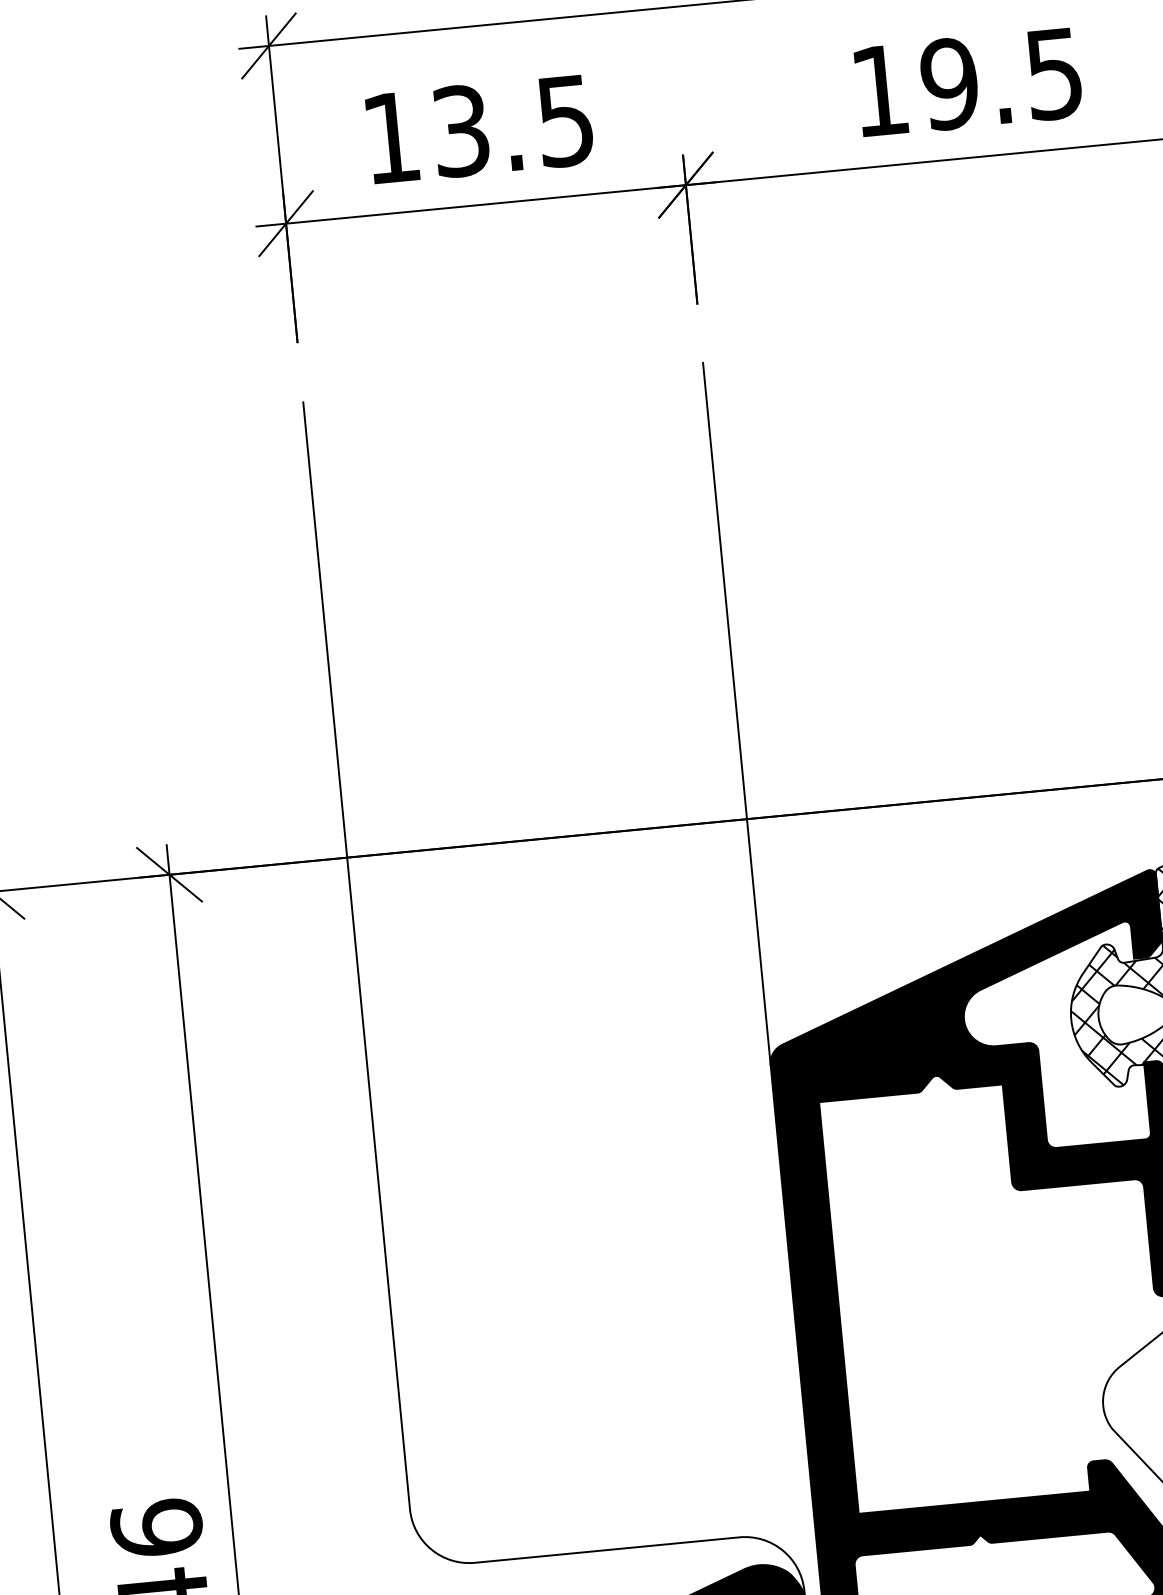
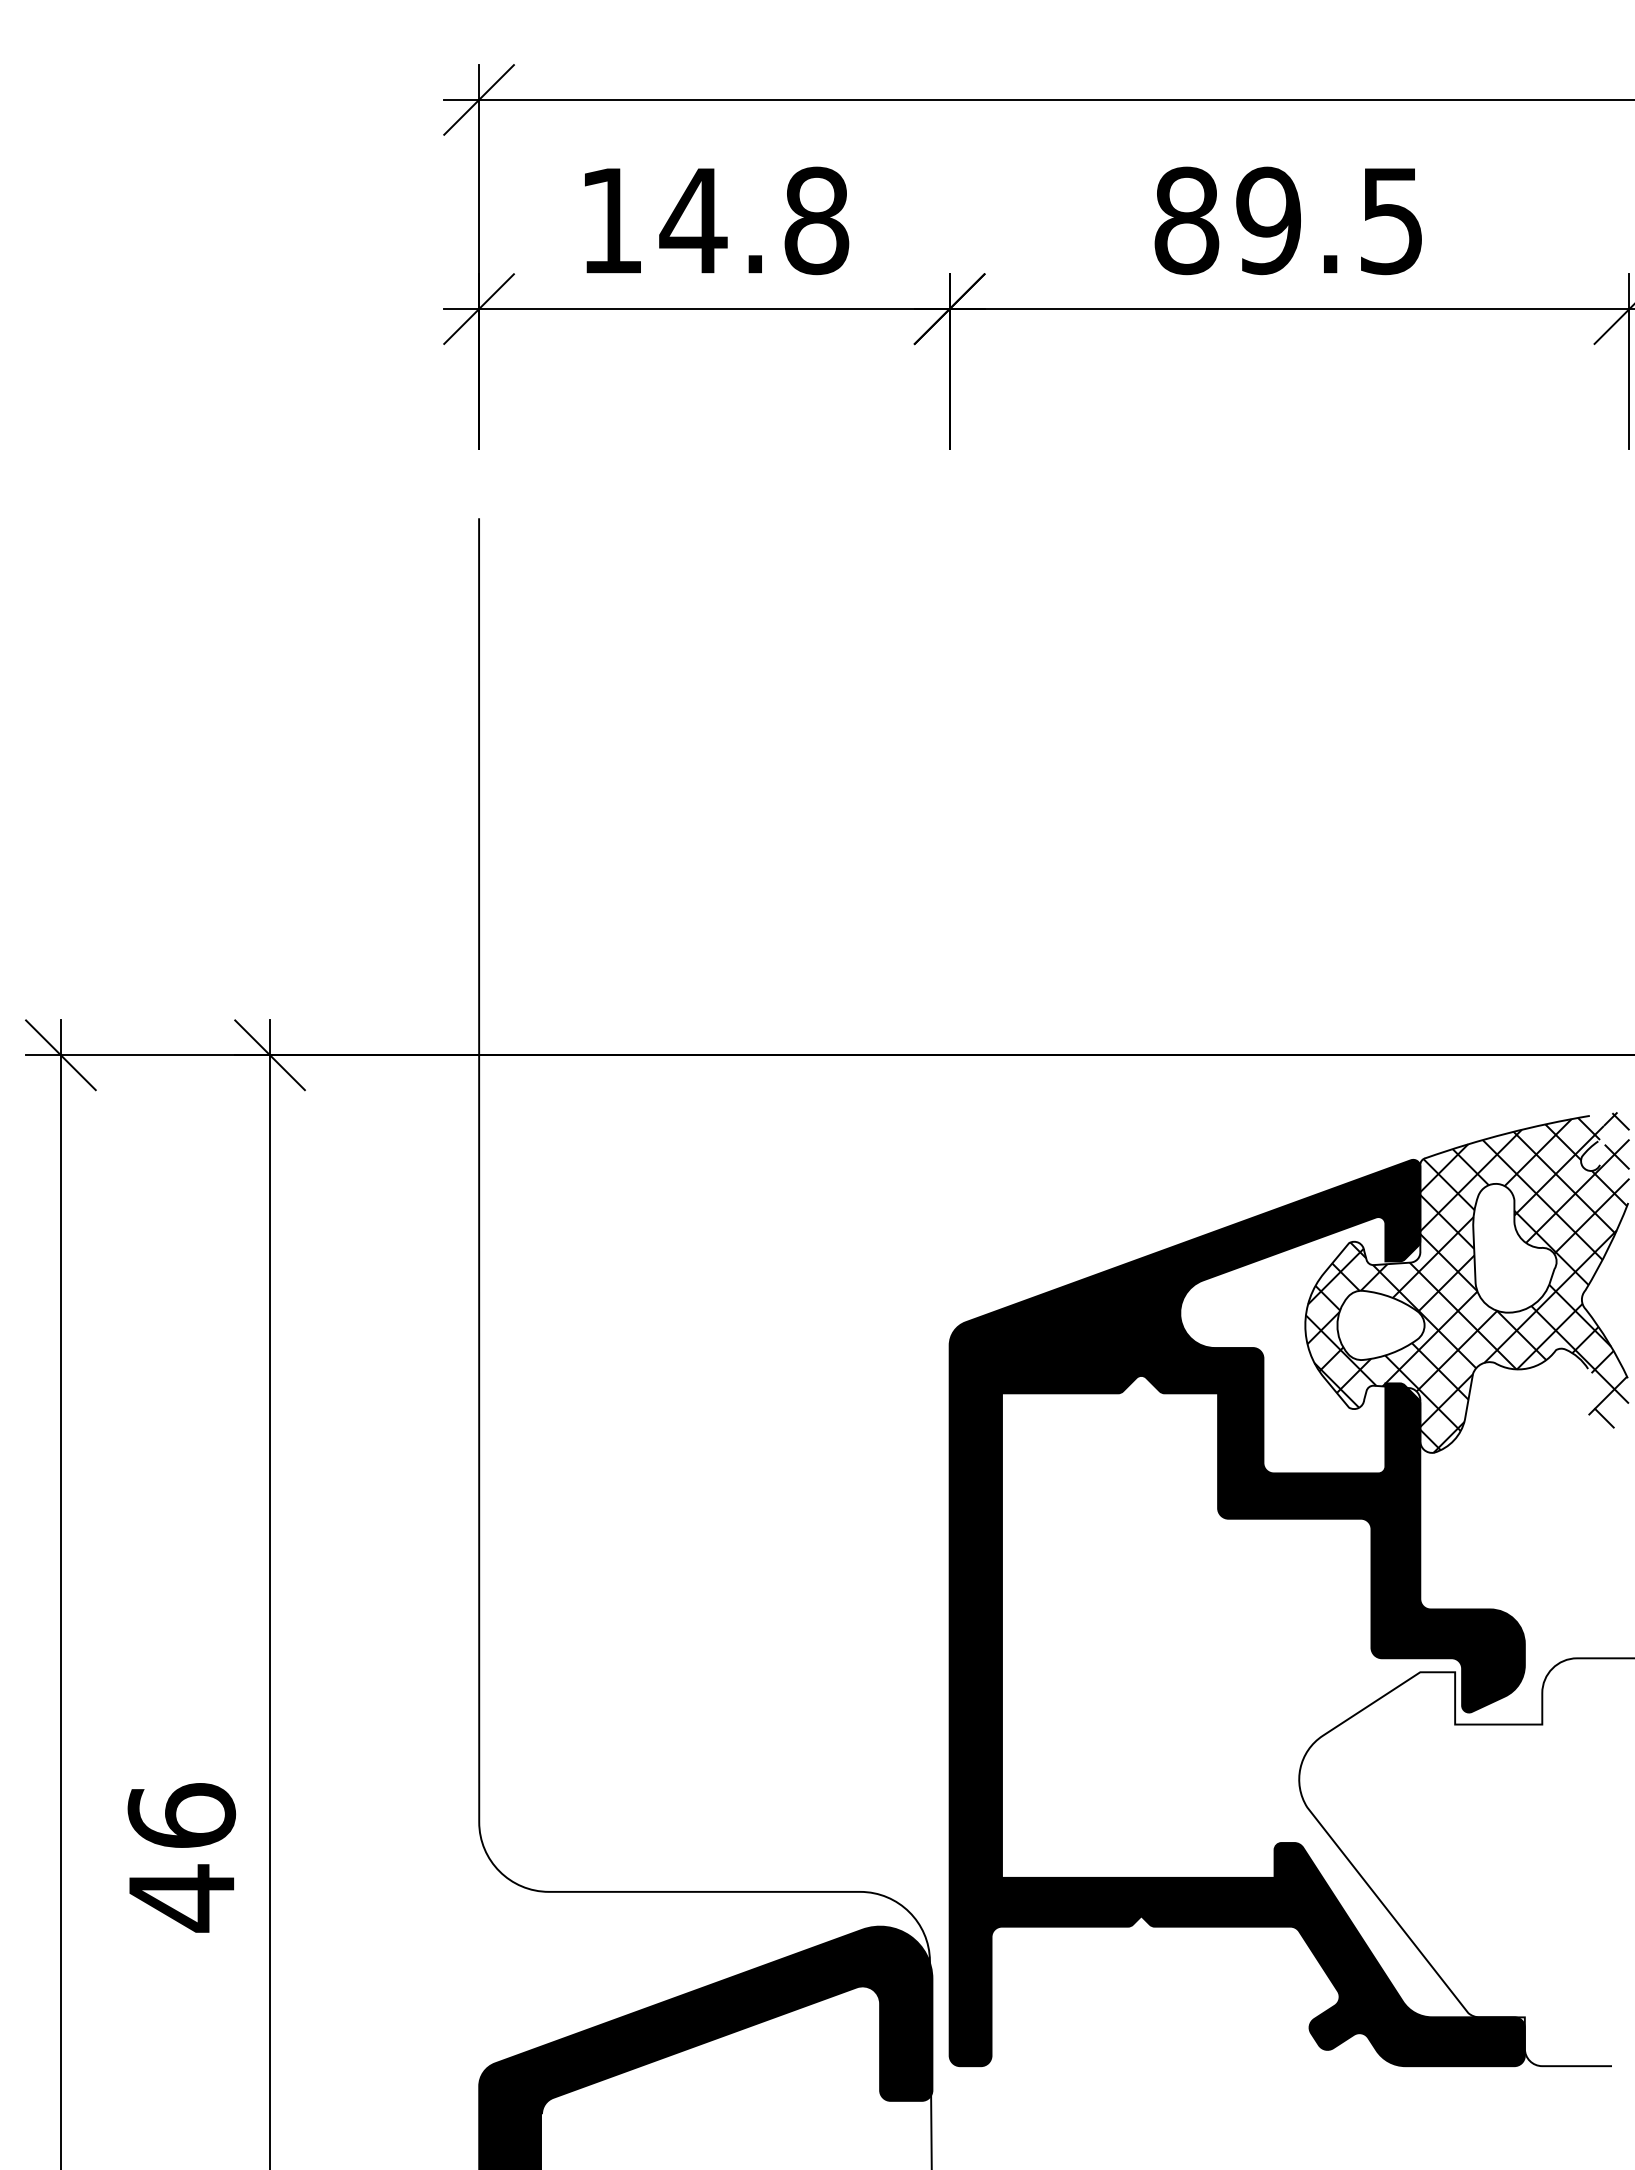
text: (879, 90) -> (1186, 220), 19.5 -> 89.5
text: (512, 125) -> (754, 220), 13.5 -> 14.8
line: (736, 714) -> (949, 931), removed

